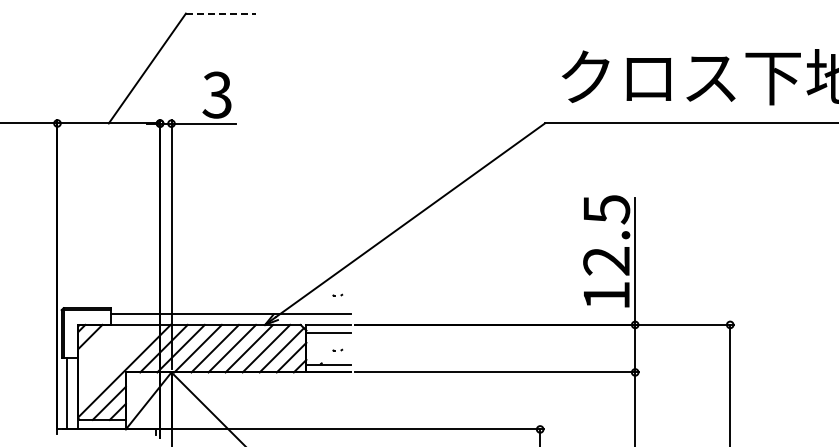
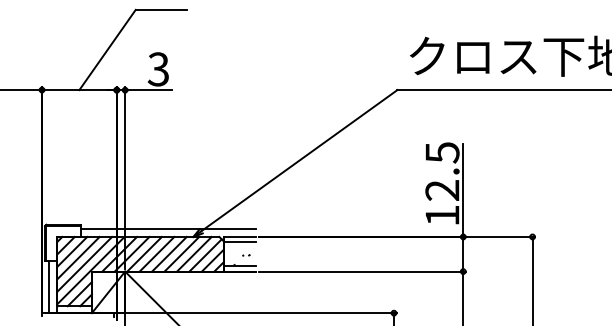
line: (221, 13) -> (161, 9), dashed -> solid
part: (337, 294) -> (246, 214), removed
line: (98, 345) -> (71, 251), added
line: (107, 353) -> (78, 257), added
line: (115, 362) -> (84, 264), added

